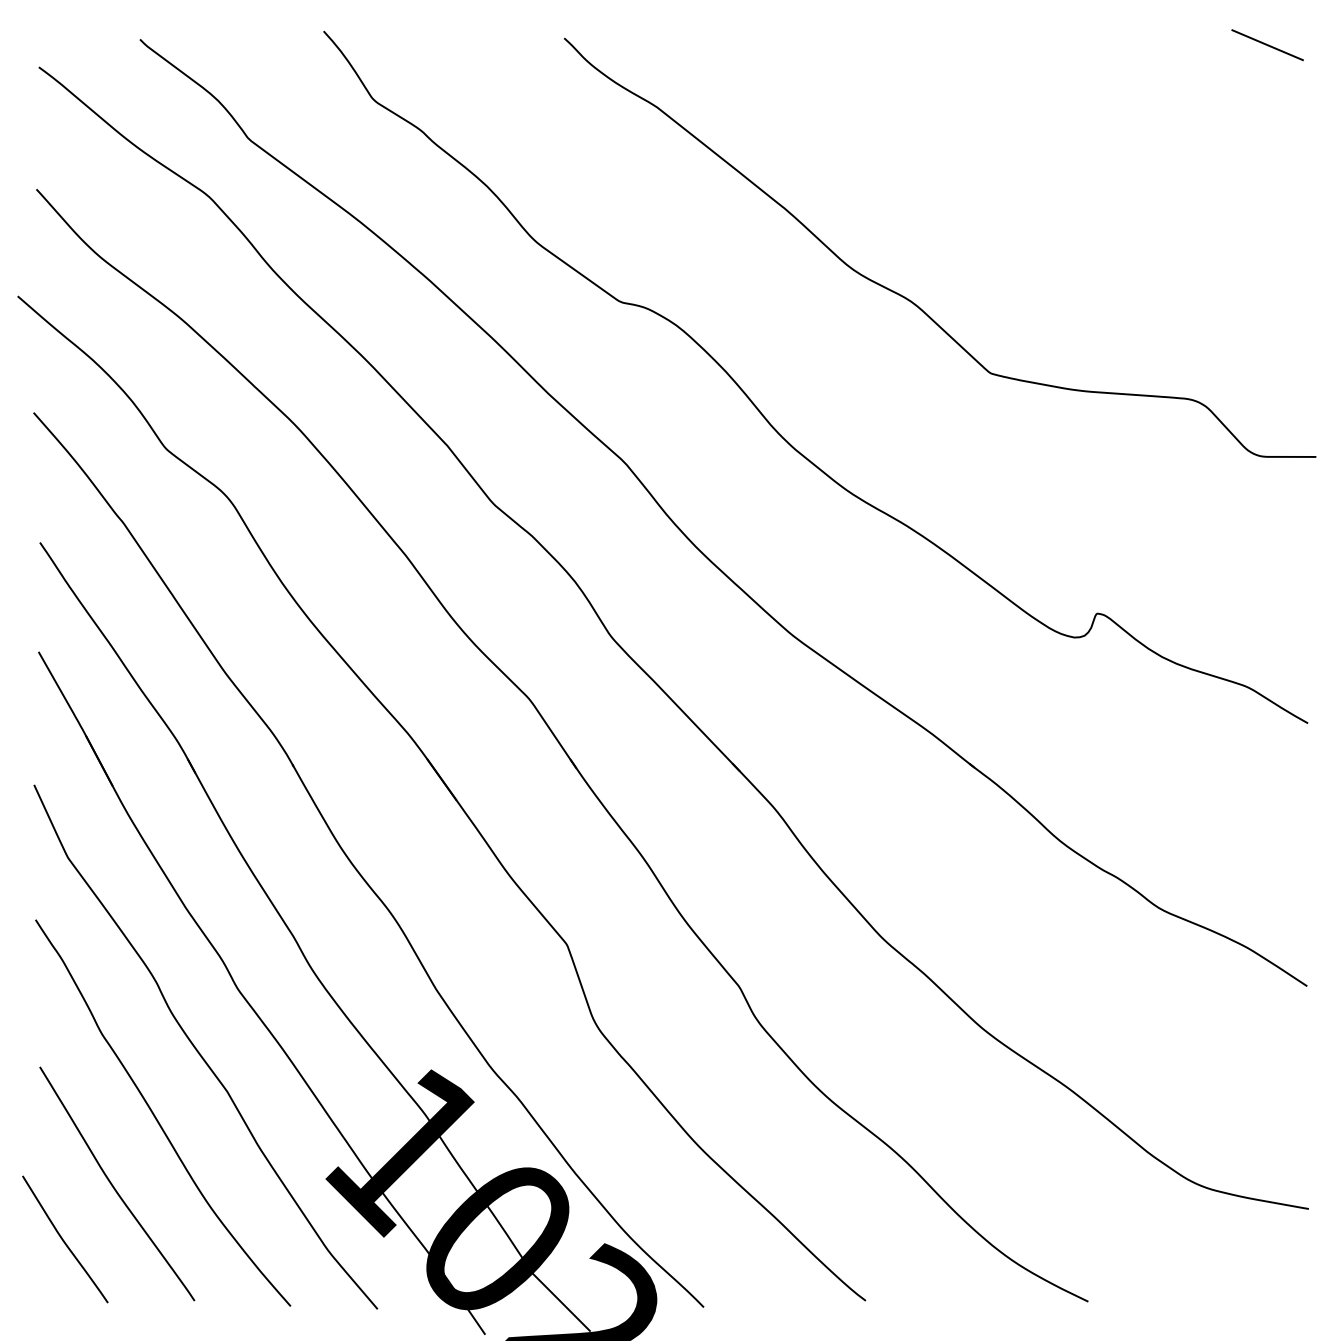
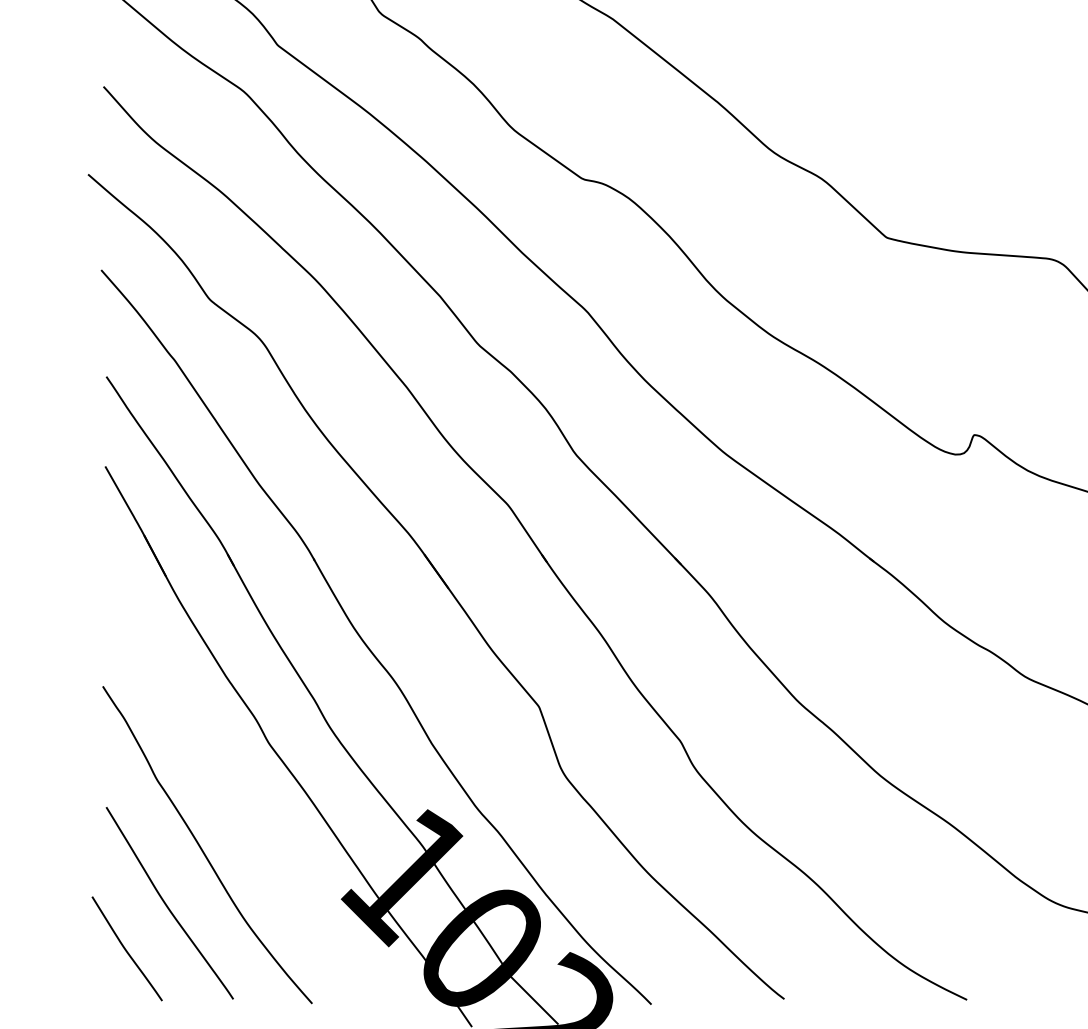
curve: (198, 1050) -> (236, 793), removed

